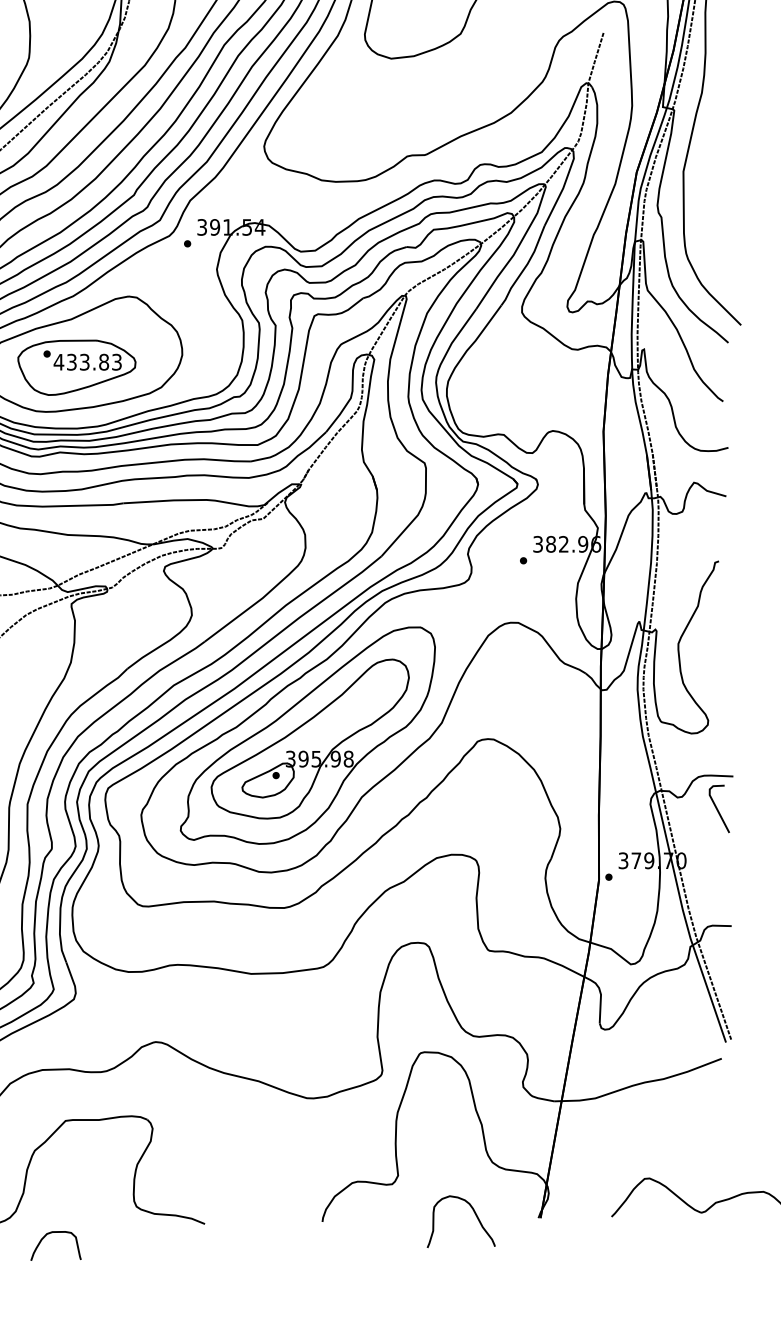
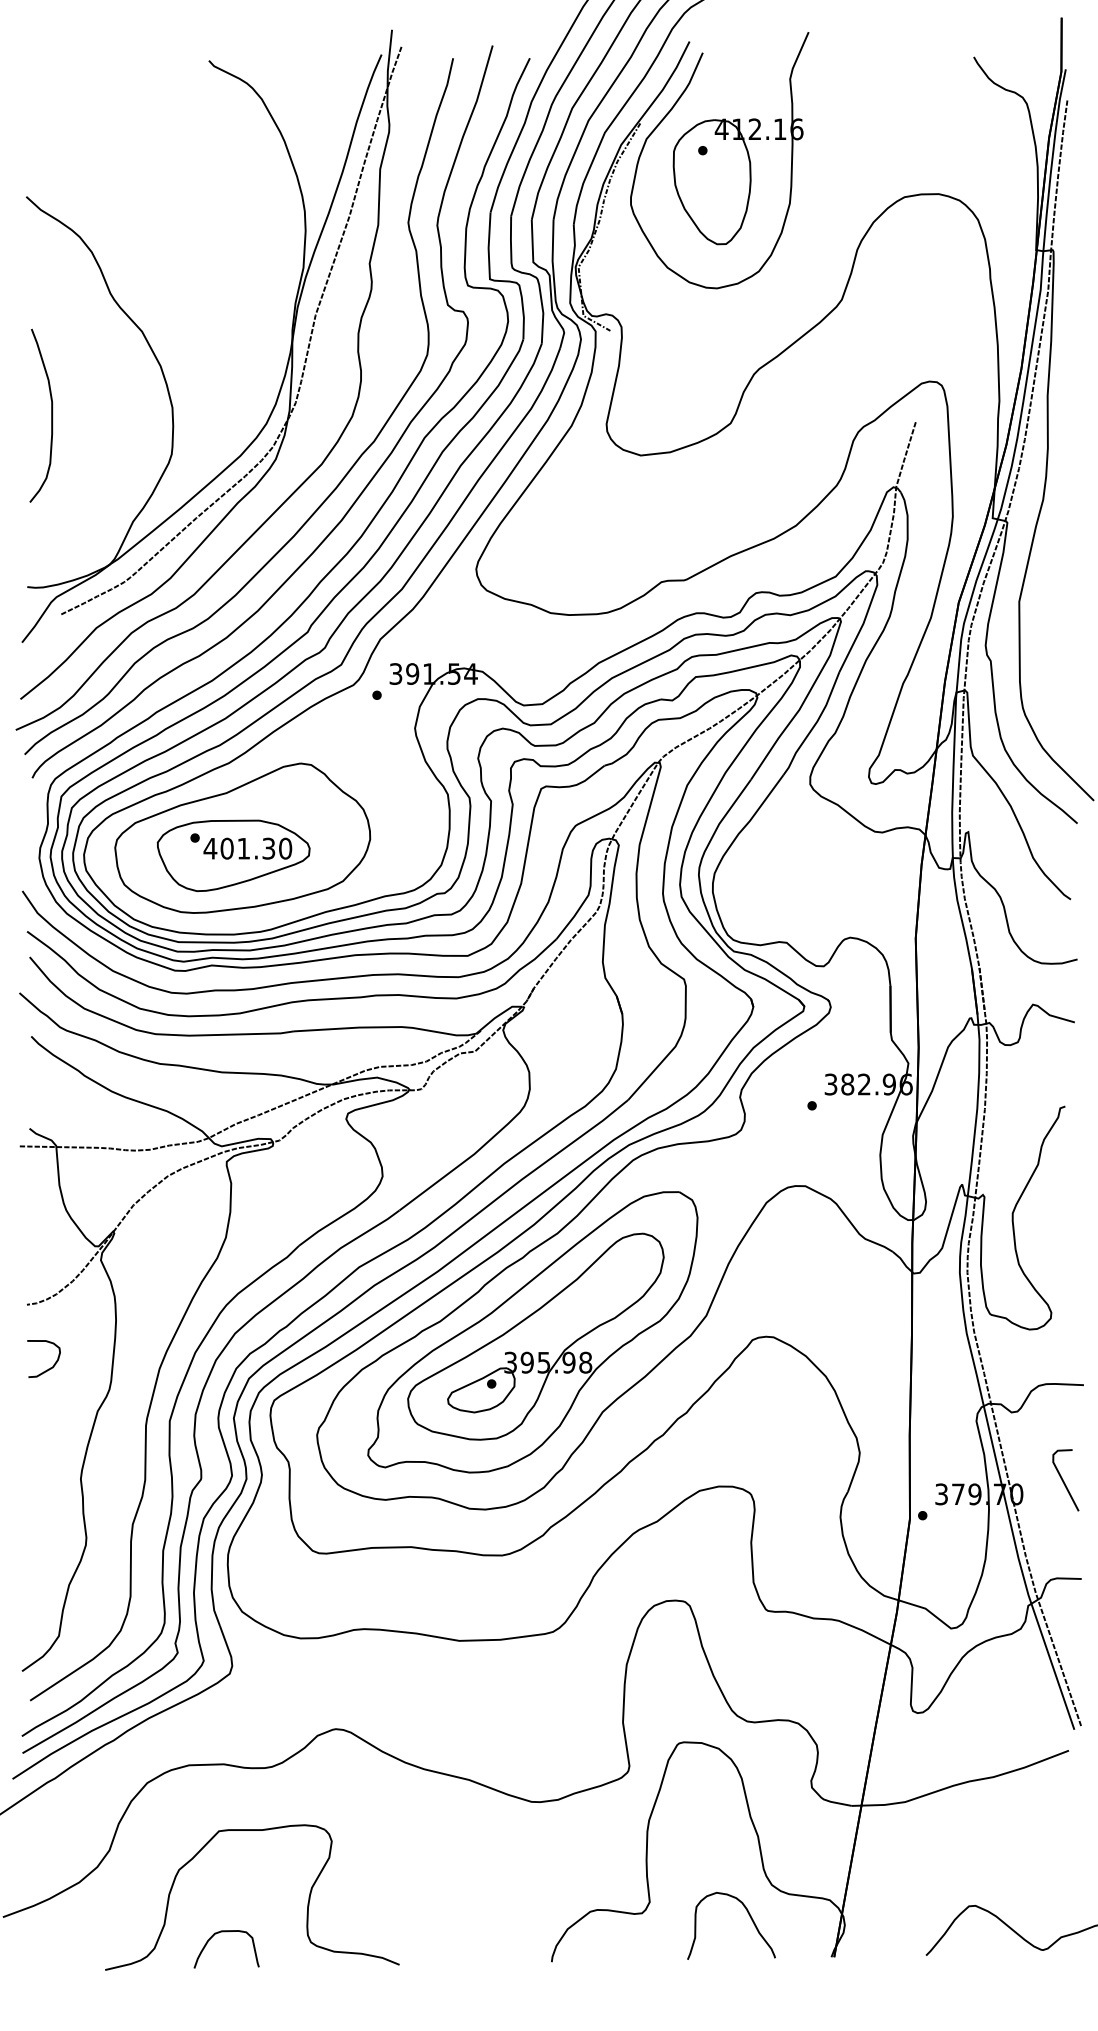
text: (94, 362) -> (256, 848), 433.83 -> 401.30
line: (718, 809) -> (1064, 1481), moved
curve: (475, 1214) -> (749, 1916), moved
curve: (55, 1233) -> (226, 1932), moved

